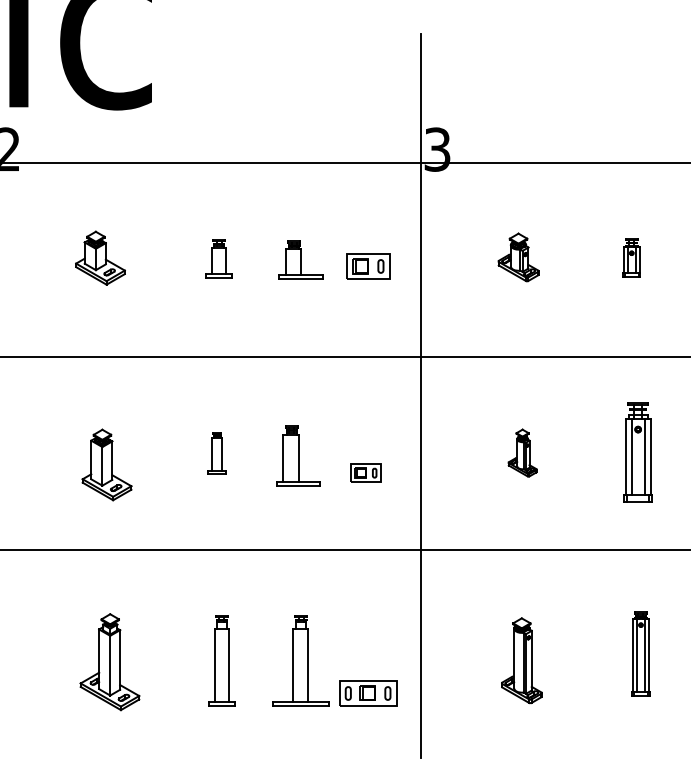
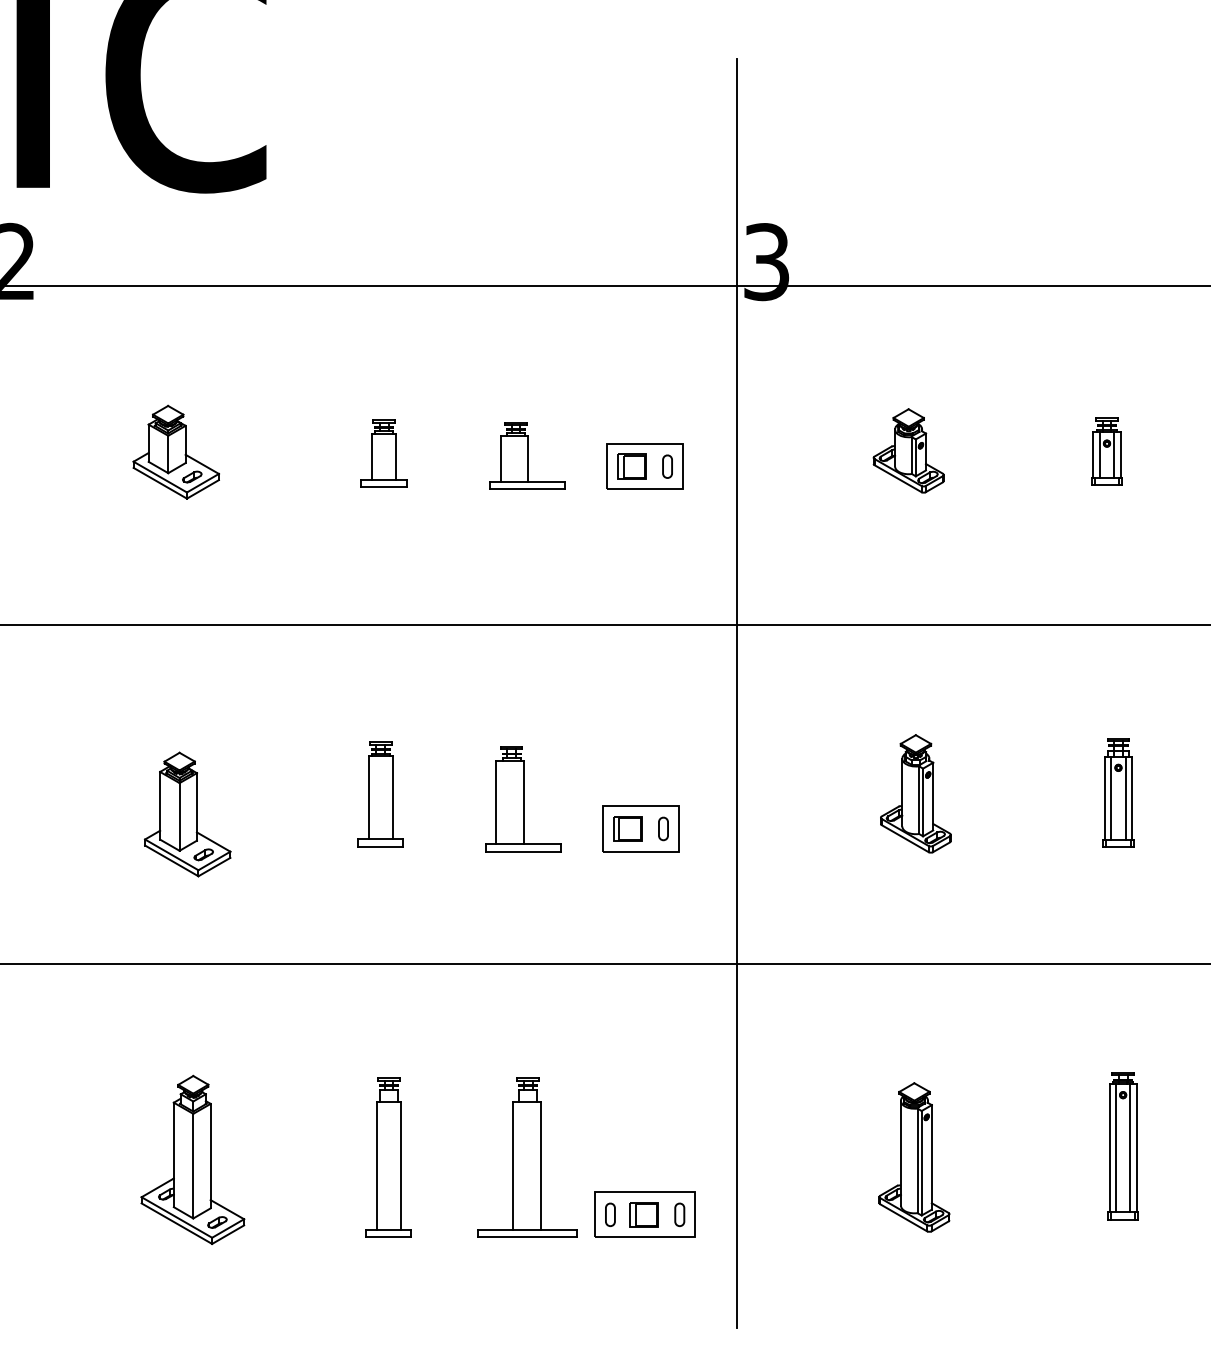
part: (522, 452) -> (915, 792), size x1.43
part: (638, 452) -> (1118, 792), size x0.62
part: (216, 453) -> (379, 794), size x1.43
part: (365, 472) -> (640, 827), size x1.43

